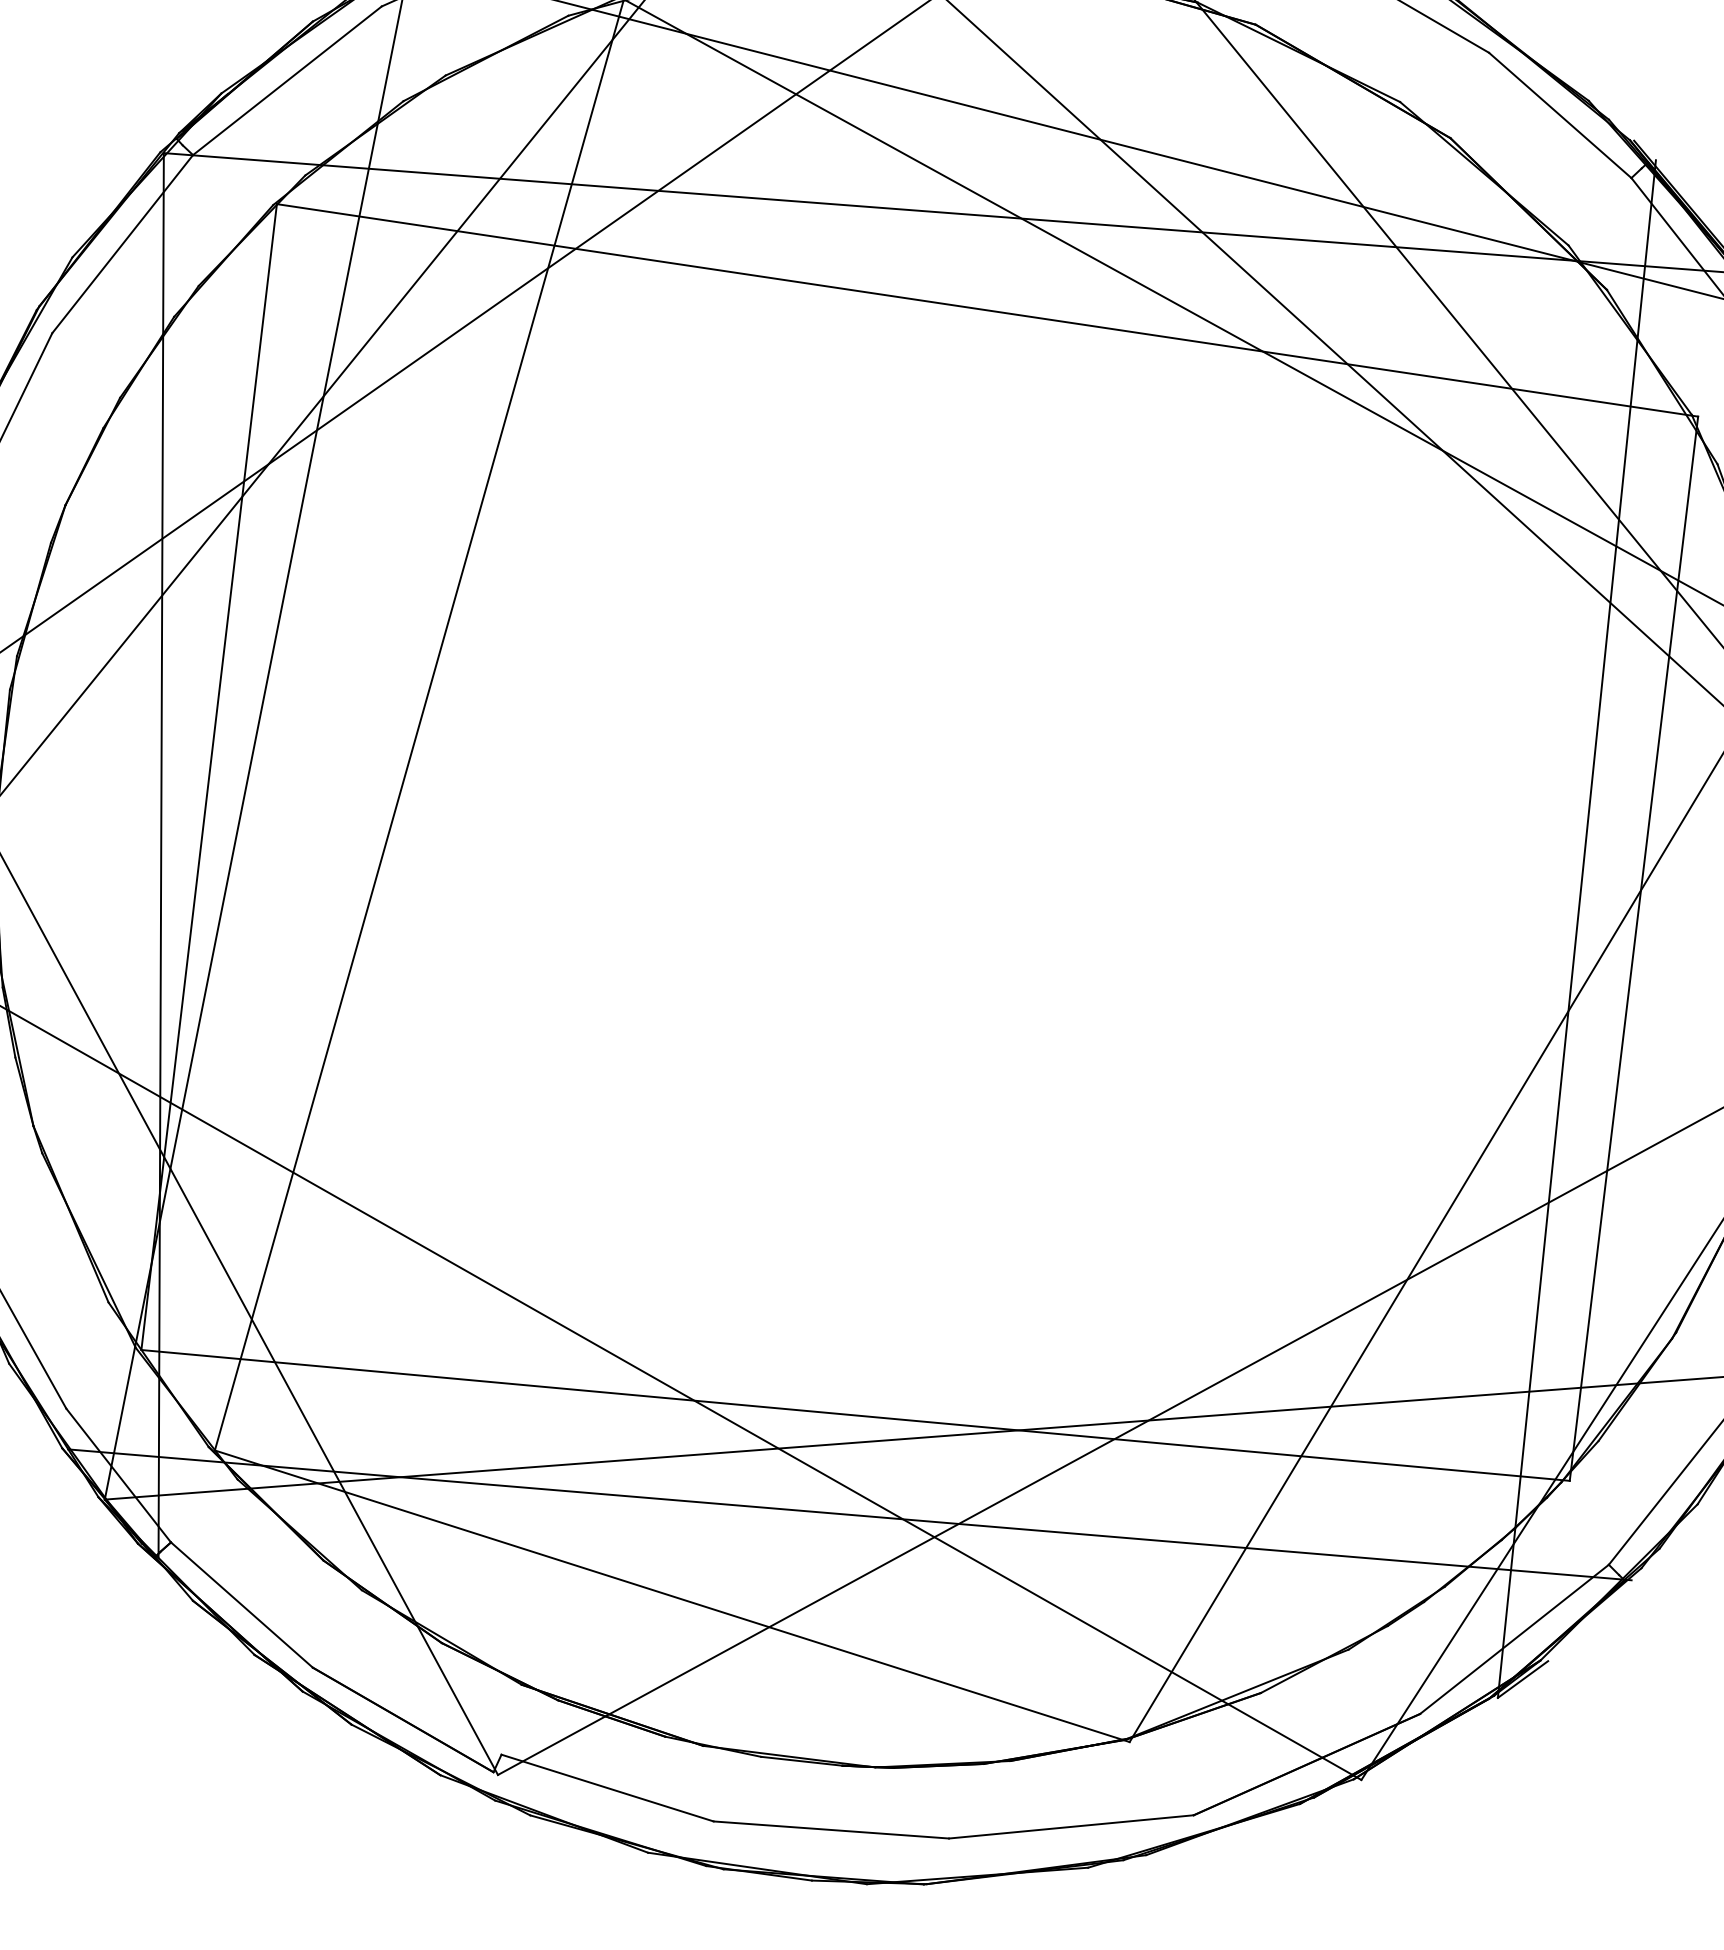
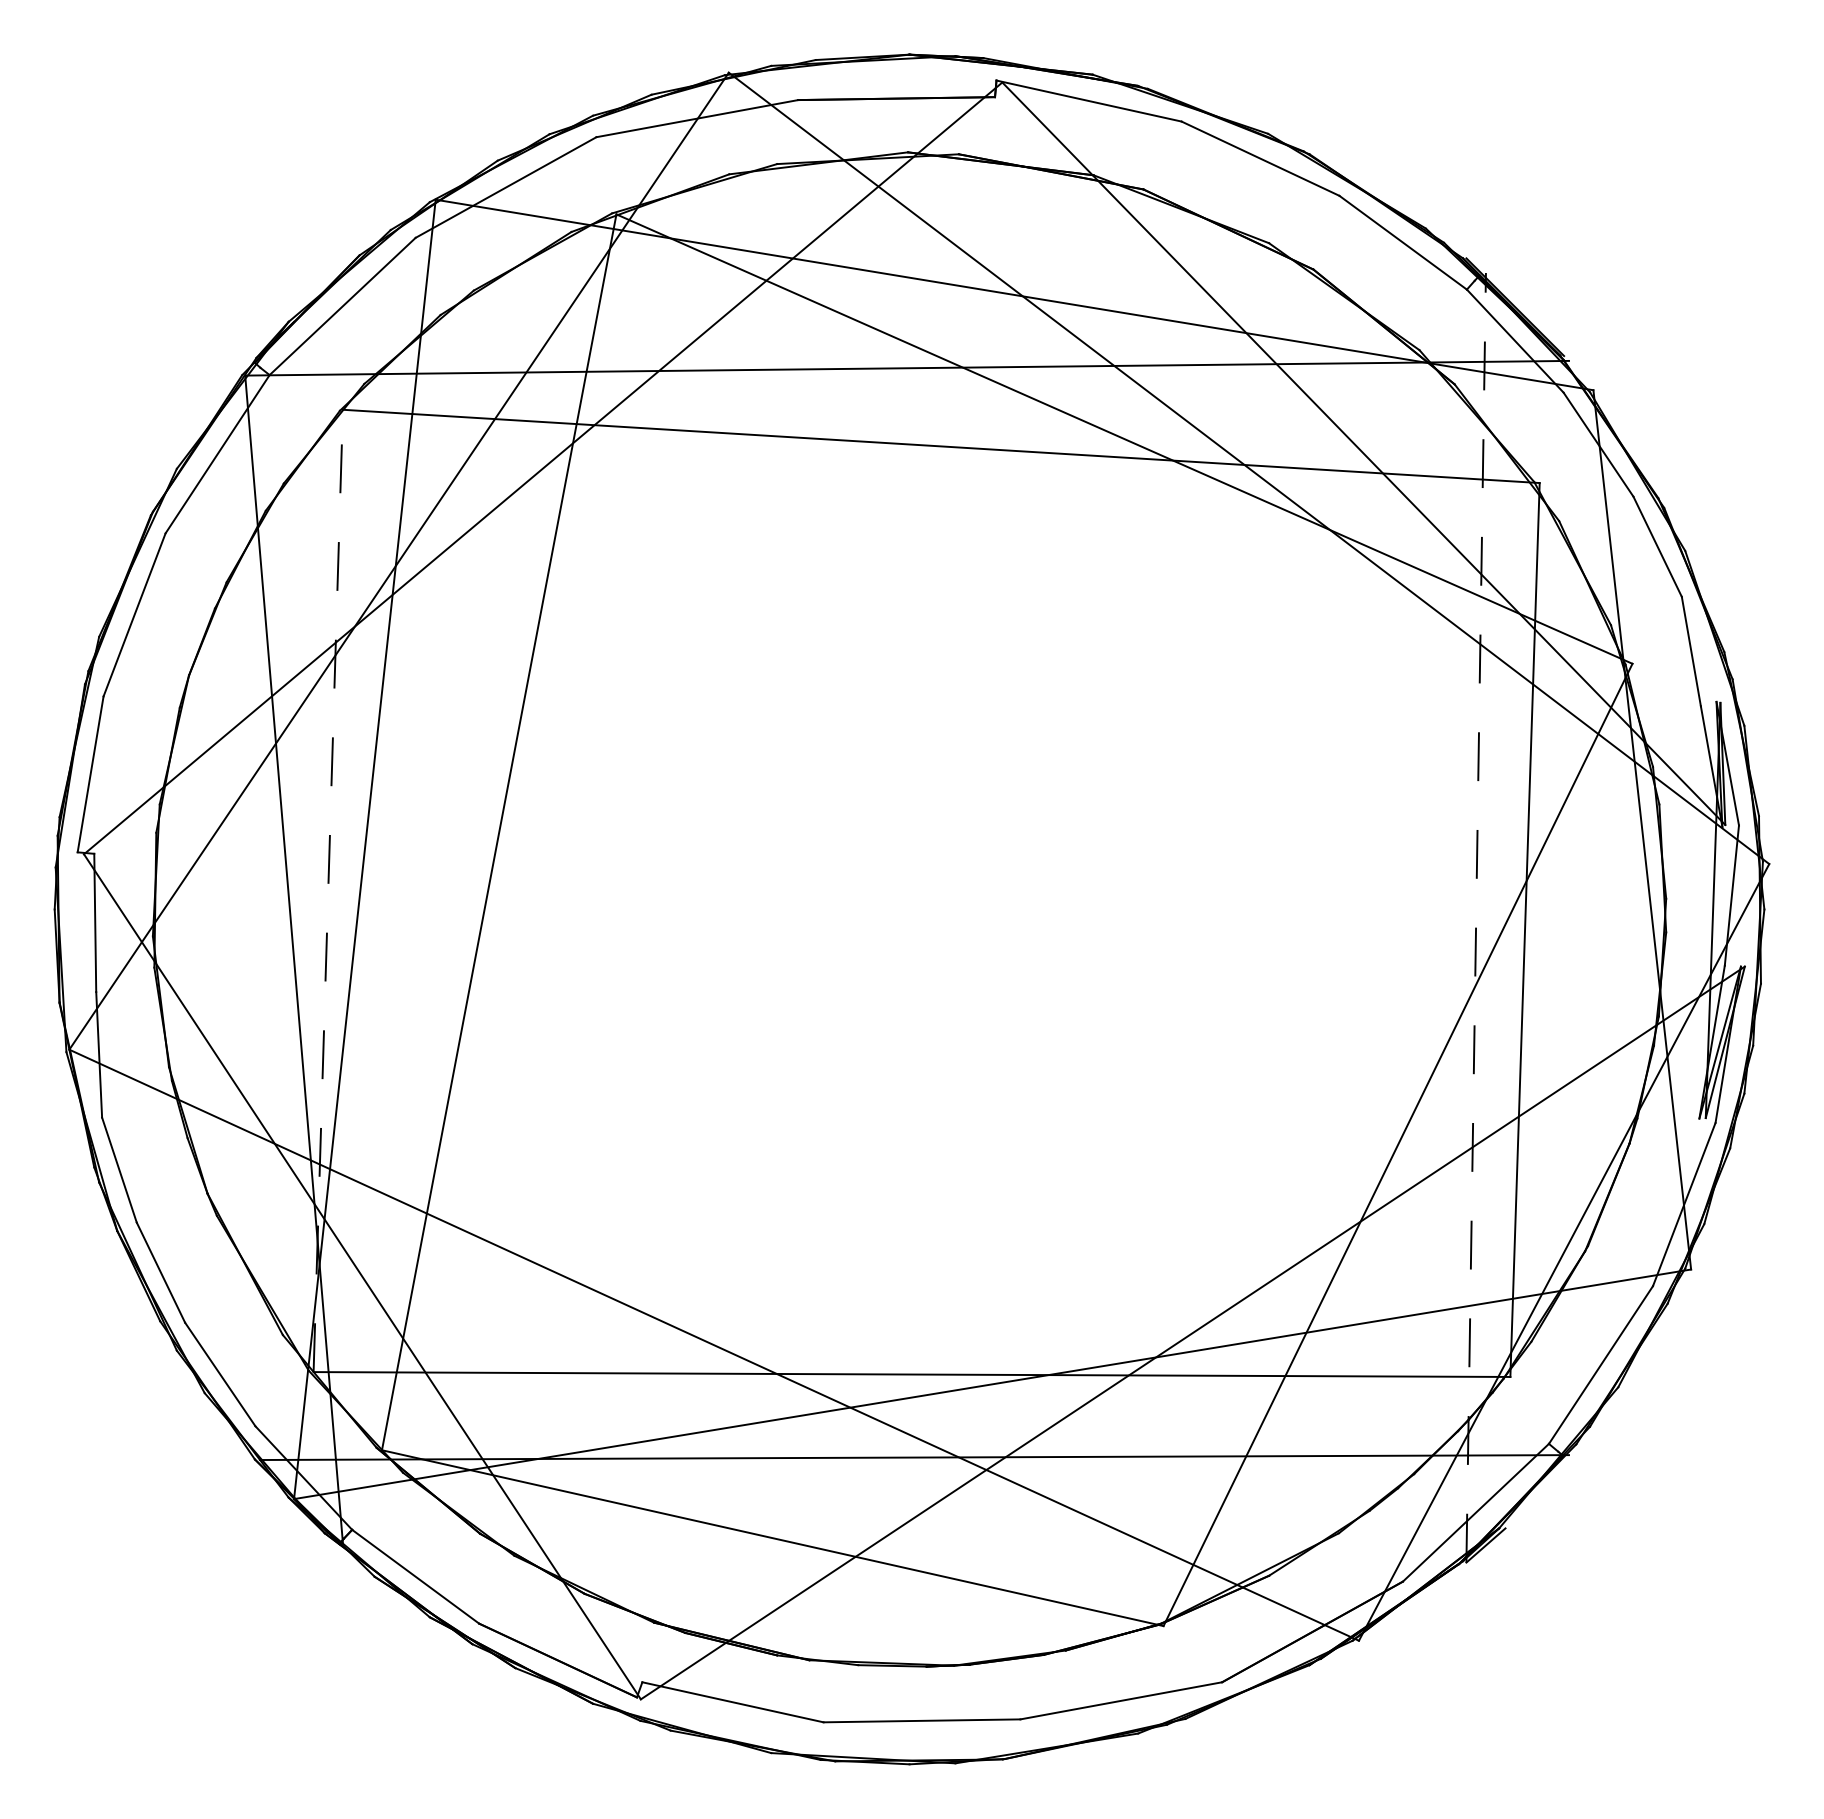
line: (209, 776) -> (328, 890), solid -> dashed
line: (1577, 928) -> (1476, 917), solid -> dashed

